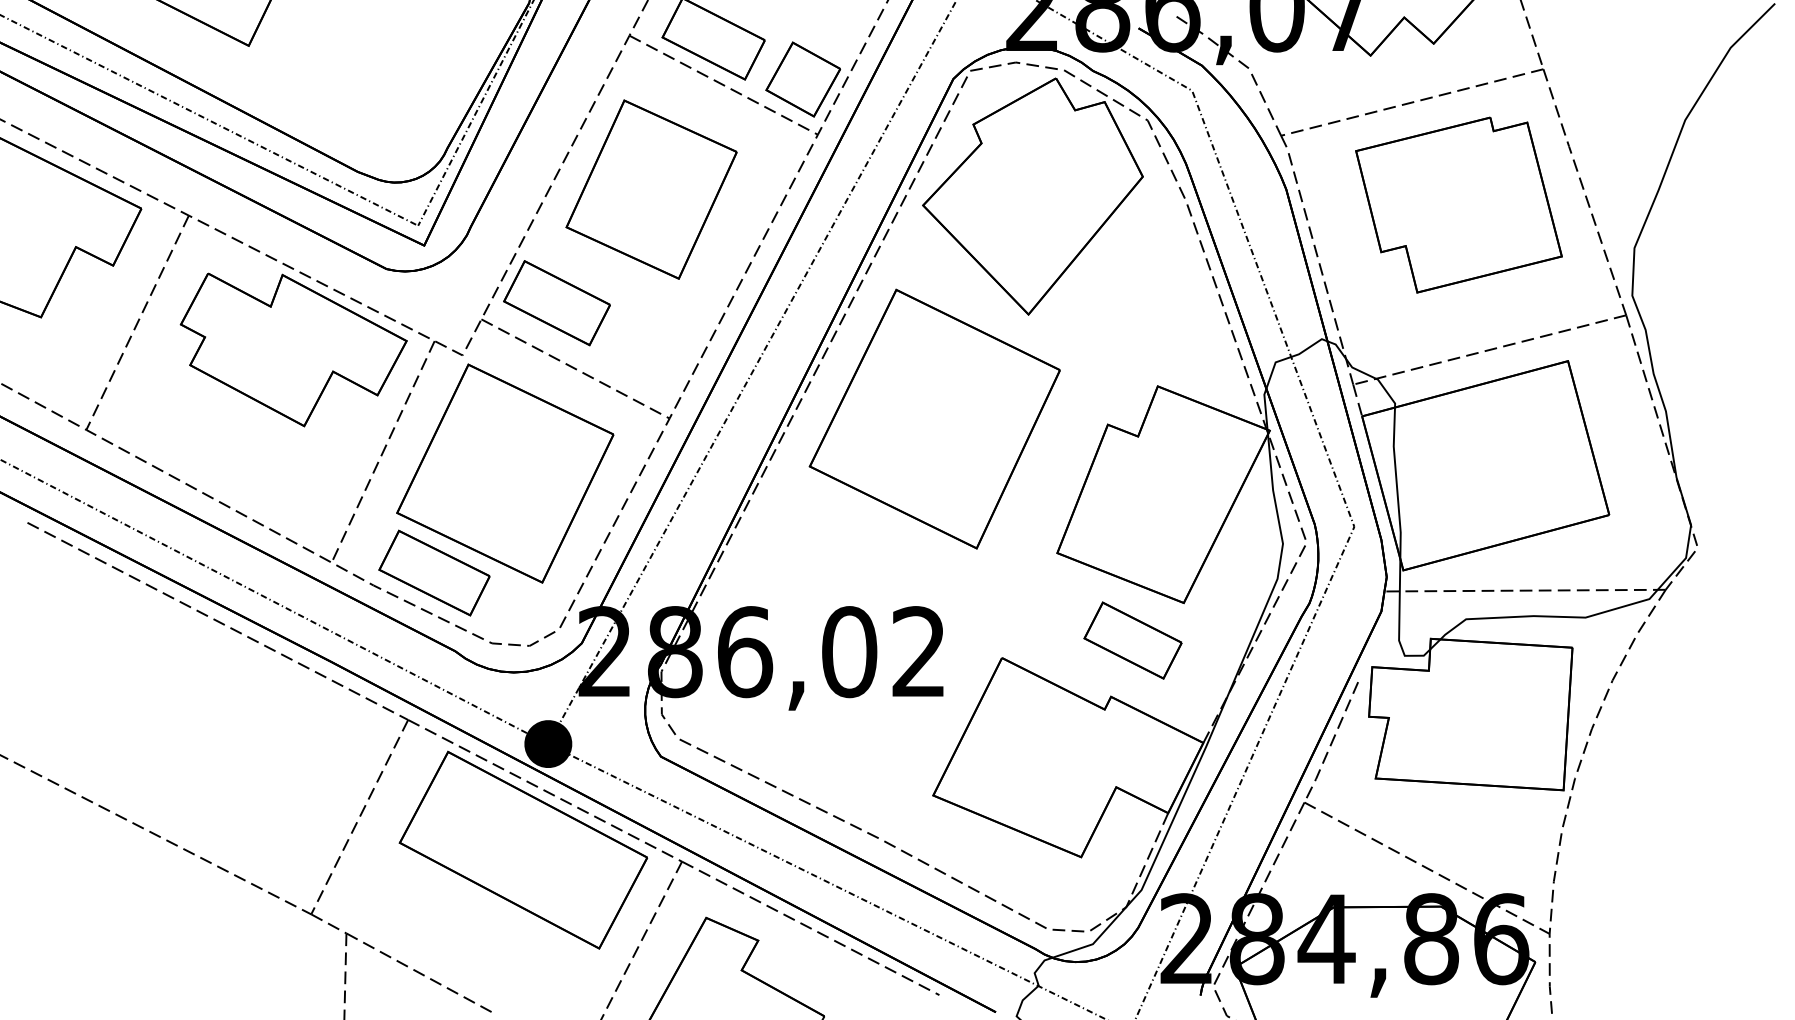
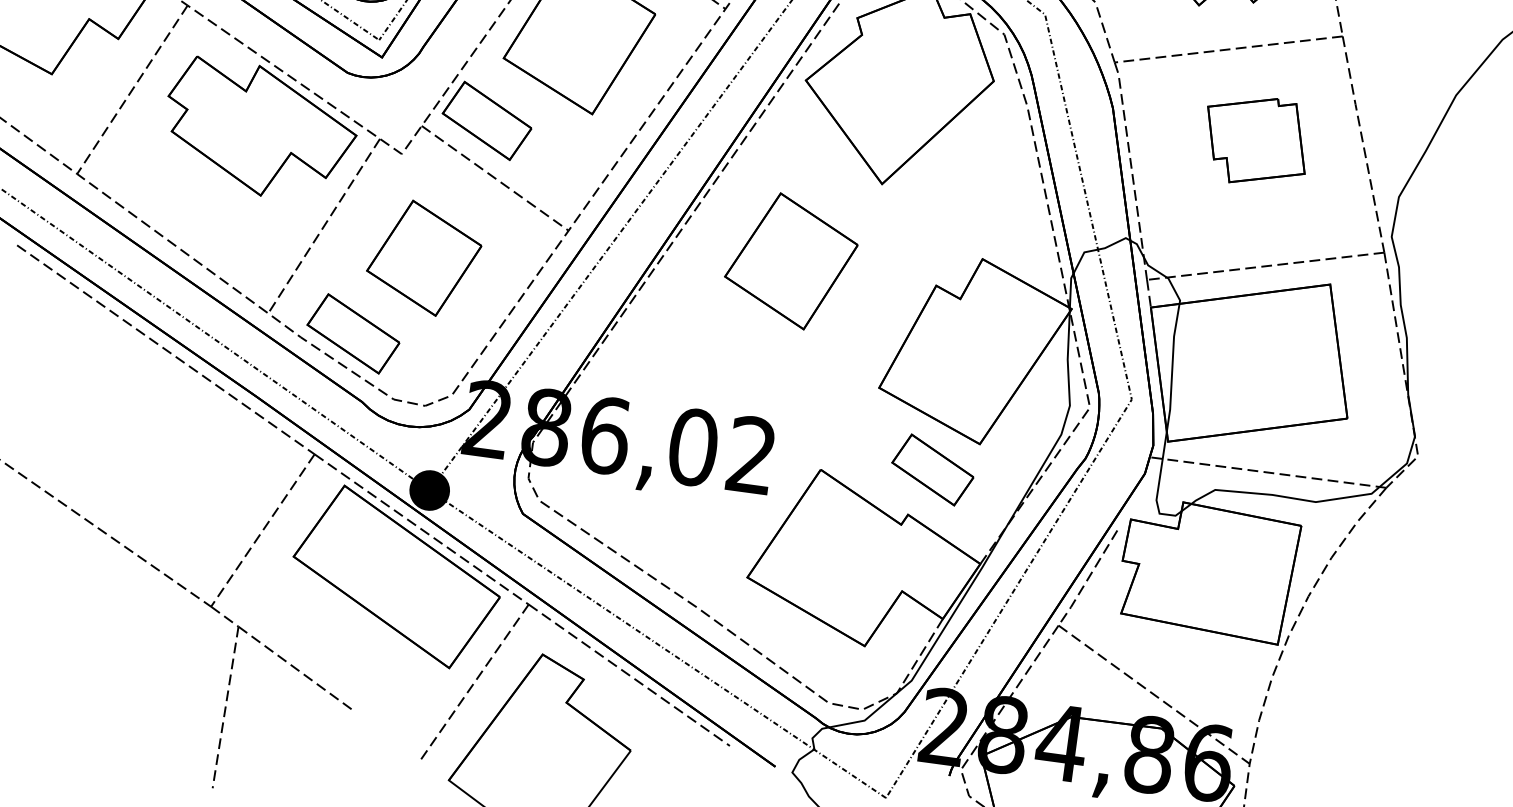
part: (1458, 204) -> (1255, 140), size x0.6
part: (934, 418) -> (791, 260), size x0.6
part: (505, 473) -> (424, 258), size x0.6

